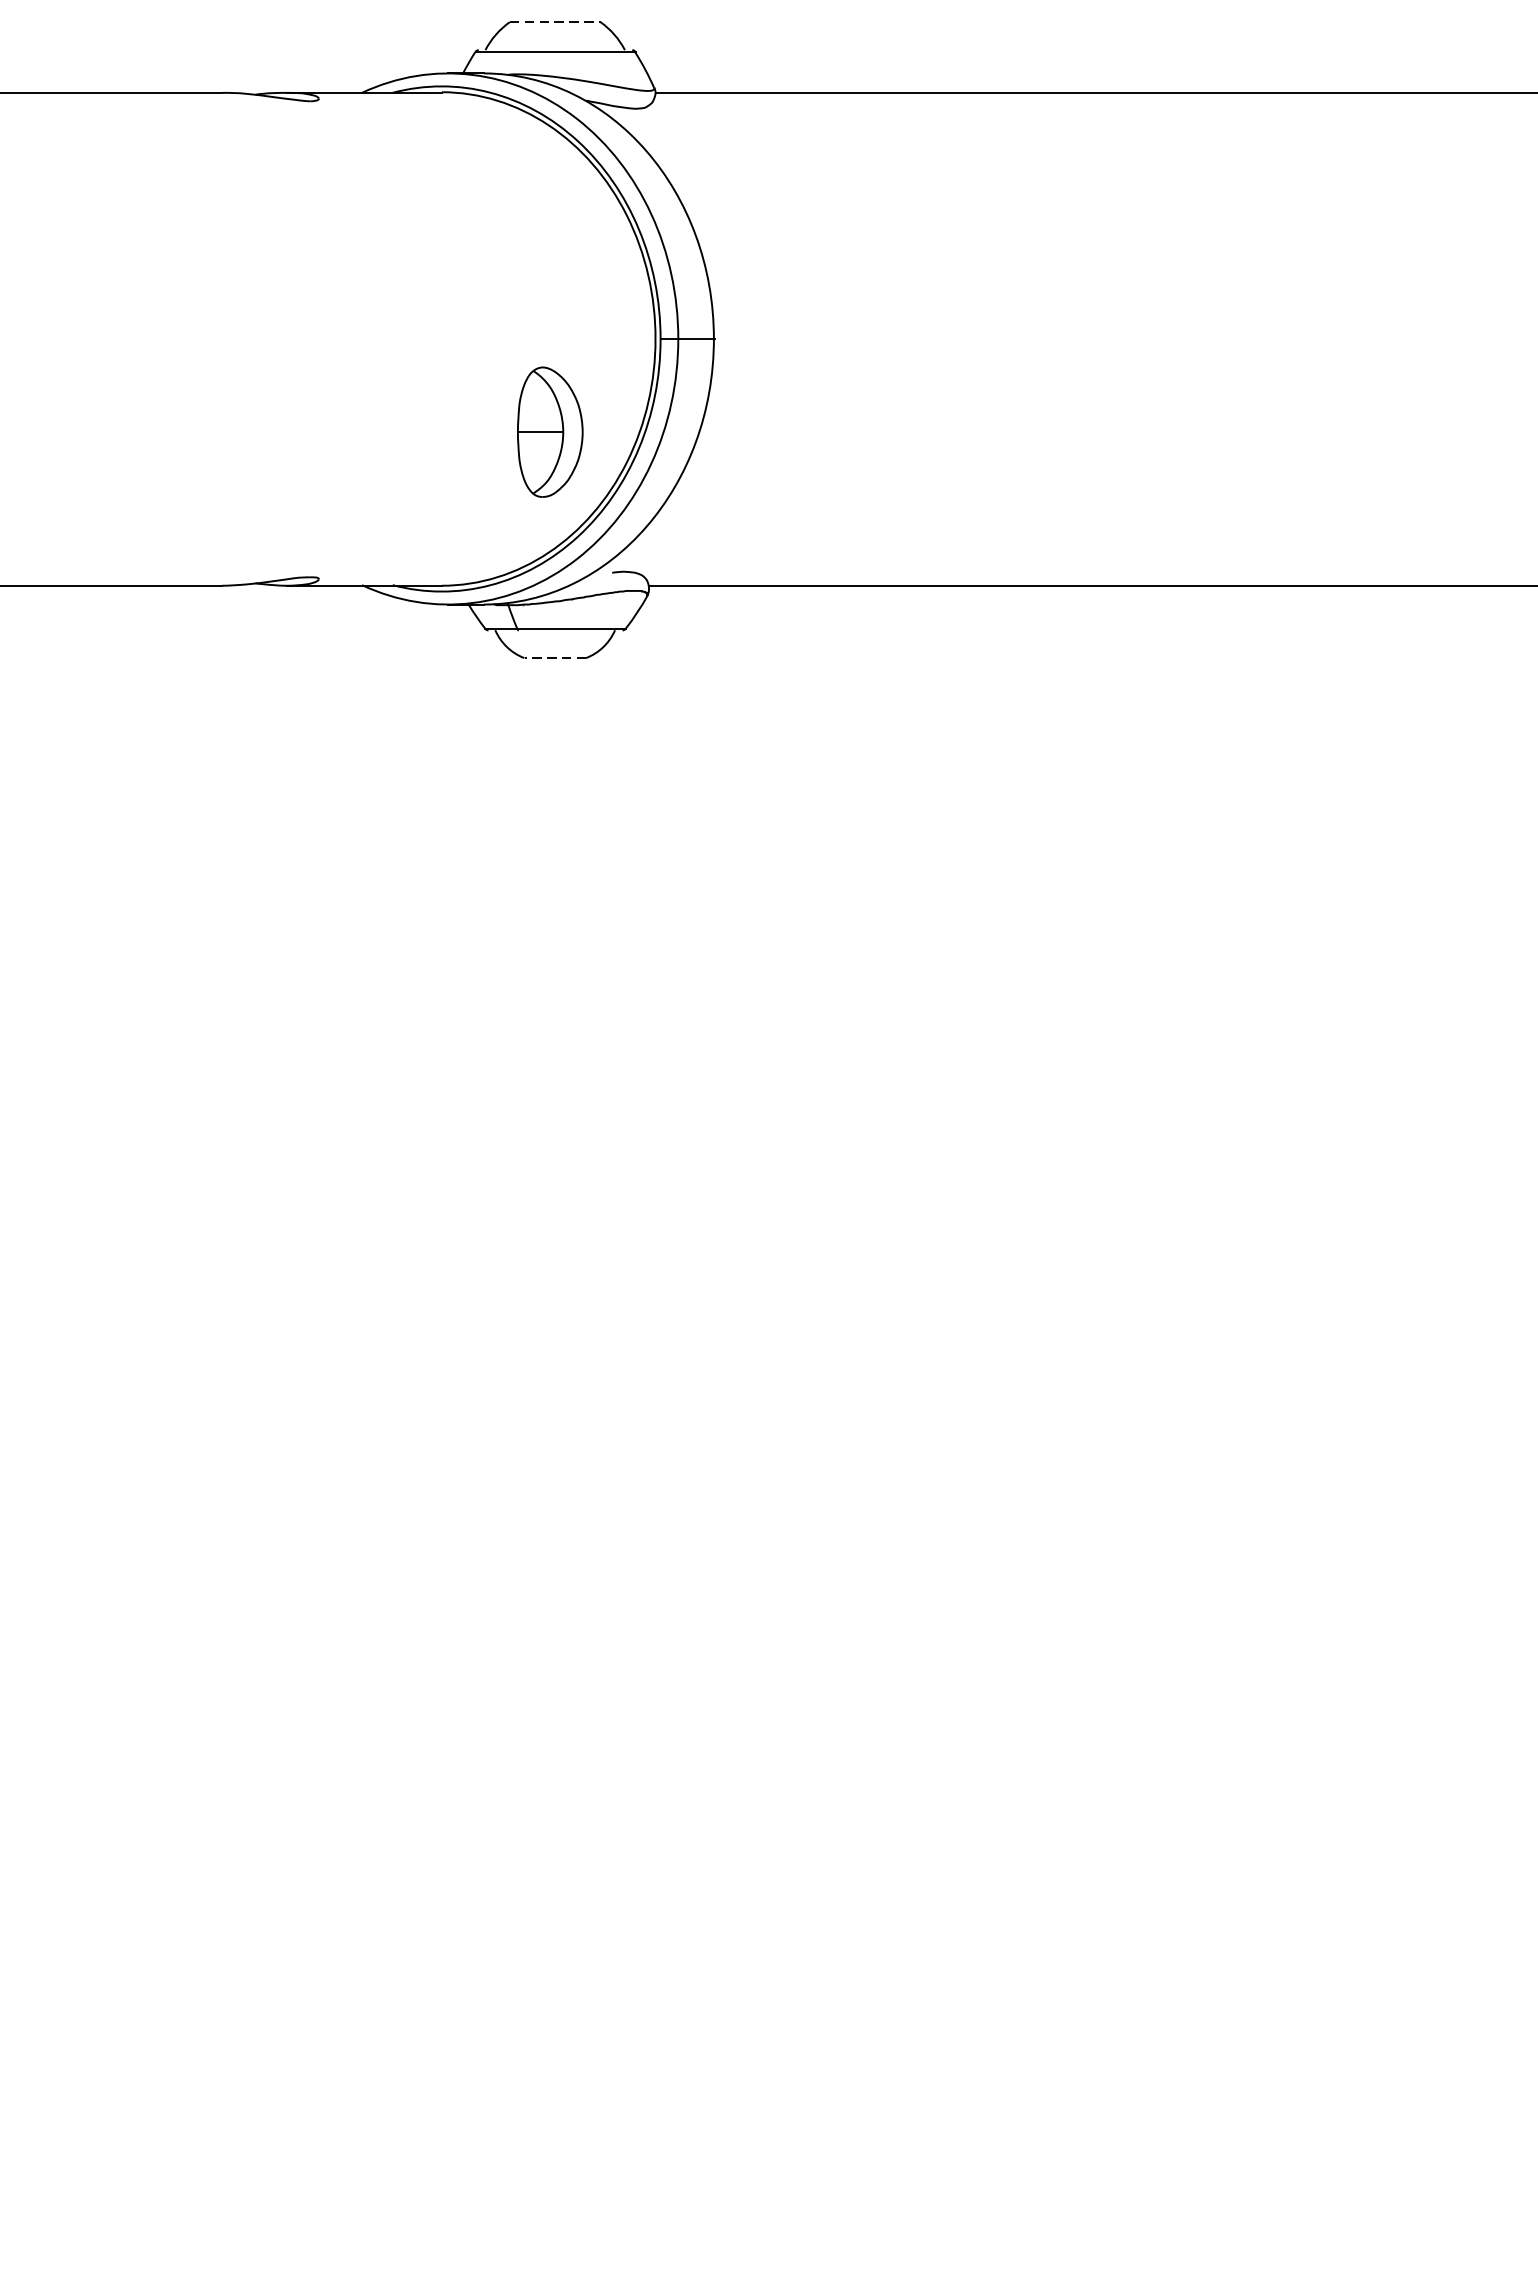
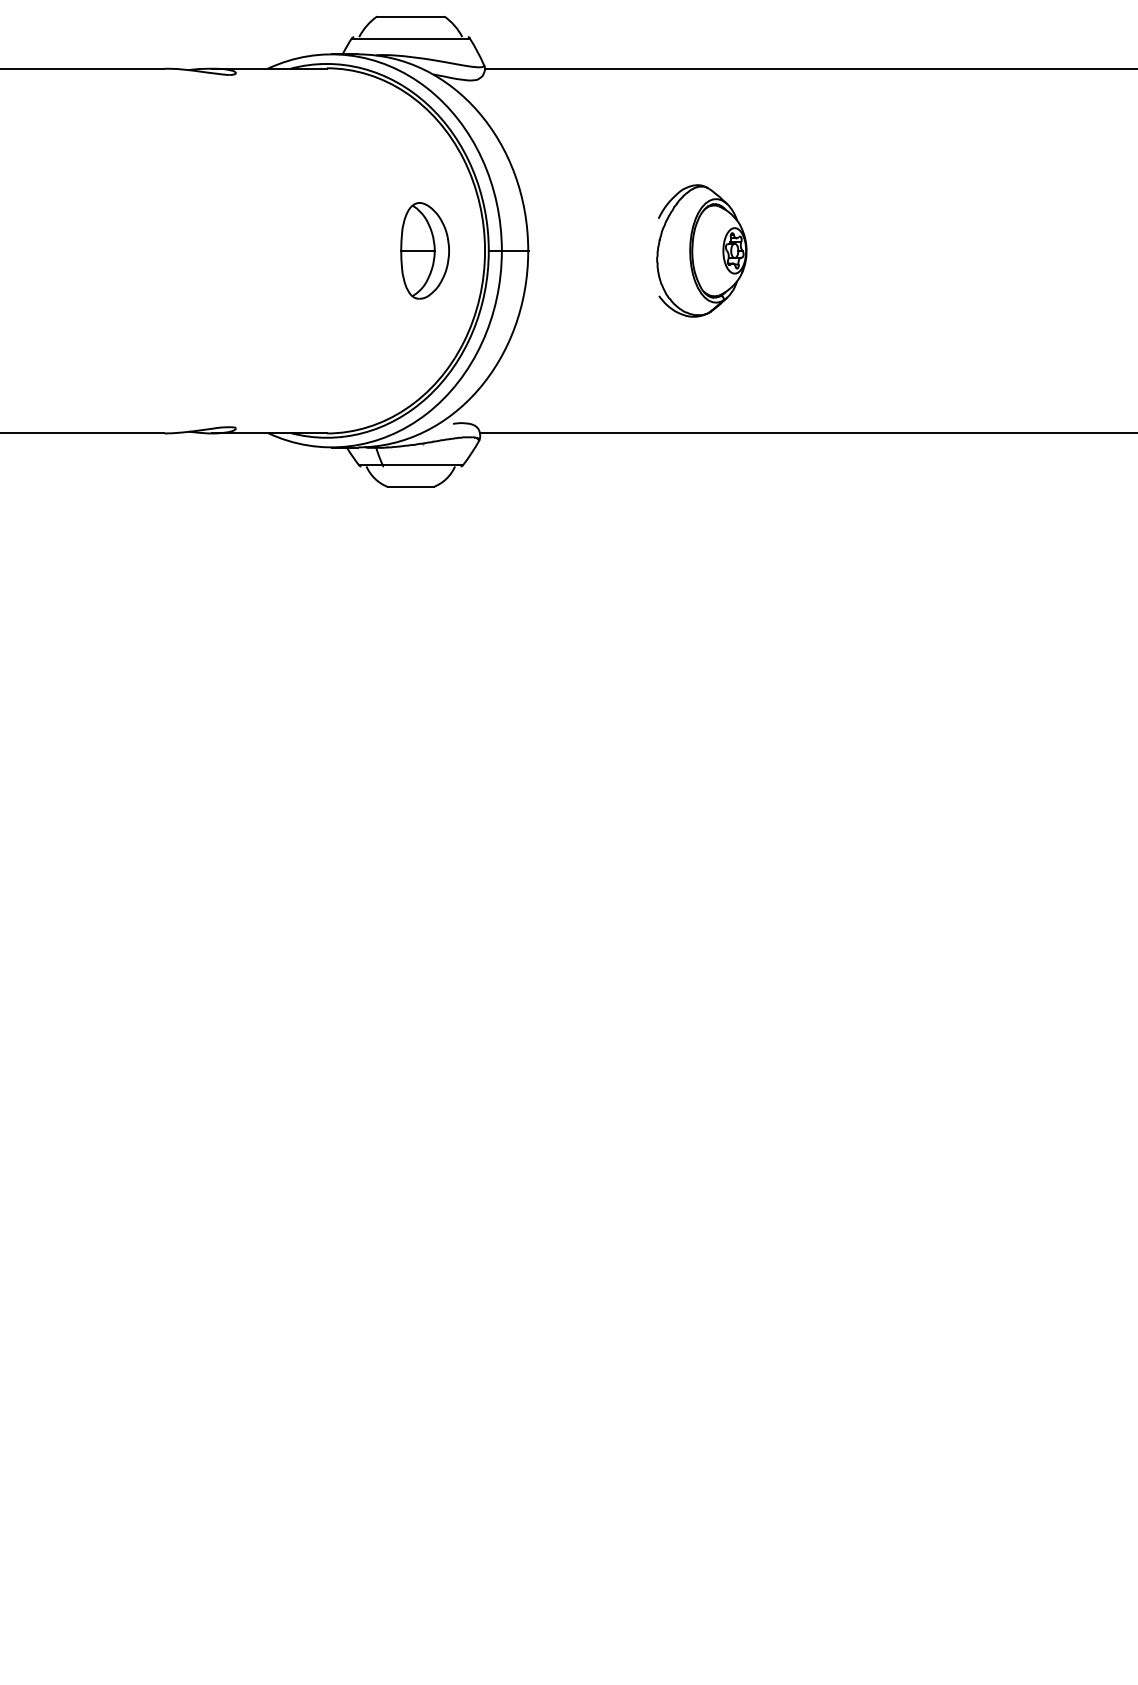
line: (554, 22) -> (410, 16), dashed -> solid
part: (948, 338) -> (701, 250), added
part: (549, 431) -> (424, 250), moved
line: (556, 658) -> (411, 487), dashed -> solid

